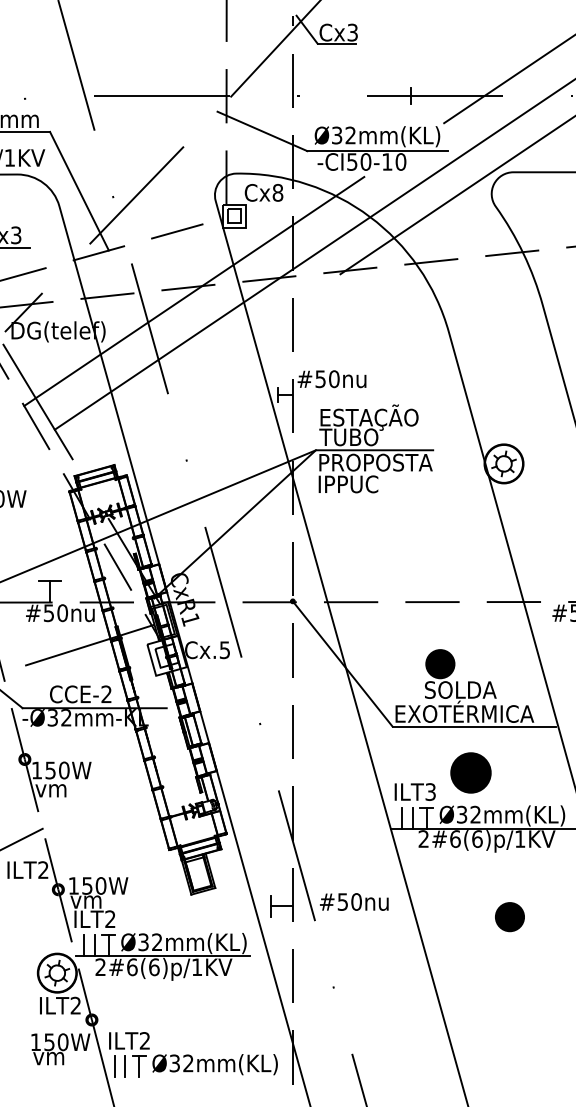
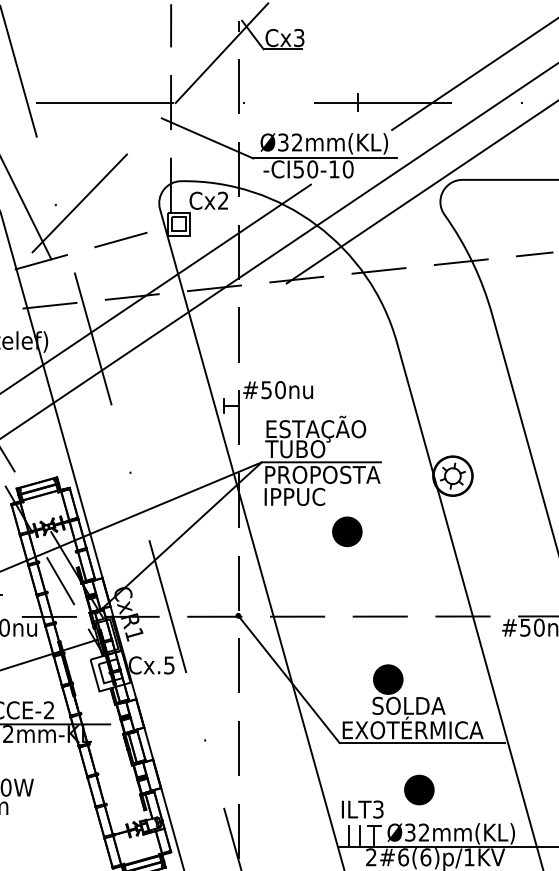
text: (277, 192) -> (222, 200), Cx8 -> Cx2
part: (400, 518) -> (347, 531), added
part: (470, 772) -> (418, 789), size x0.71

